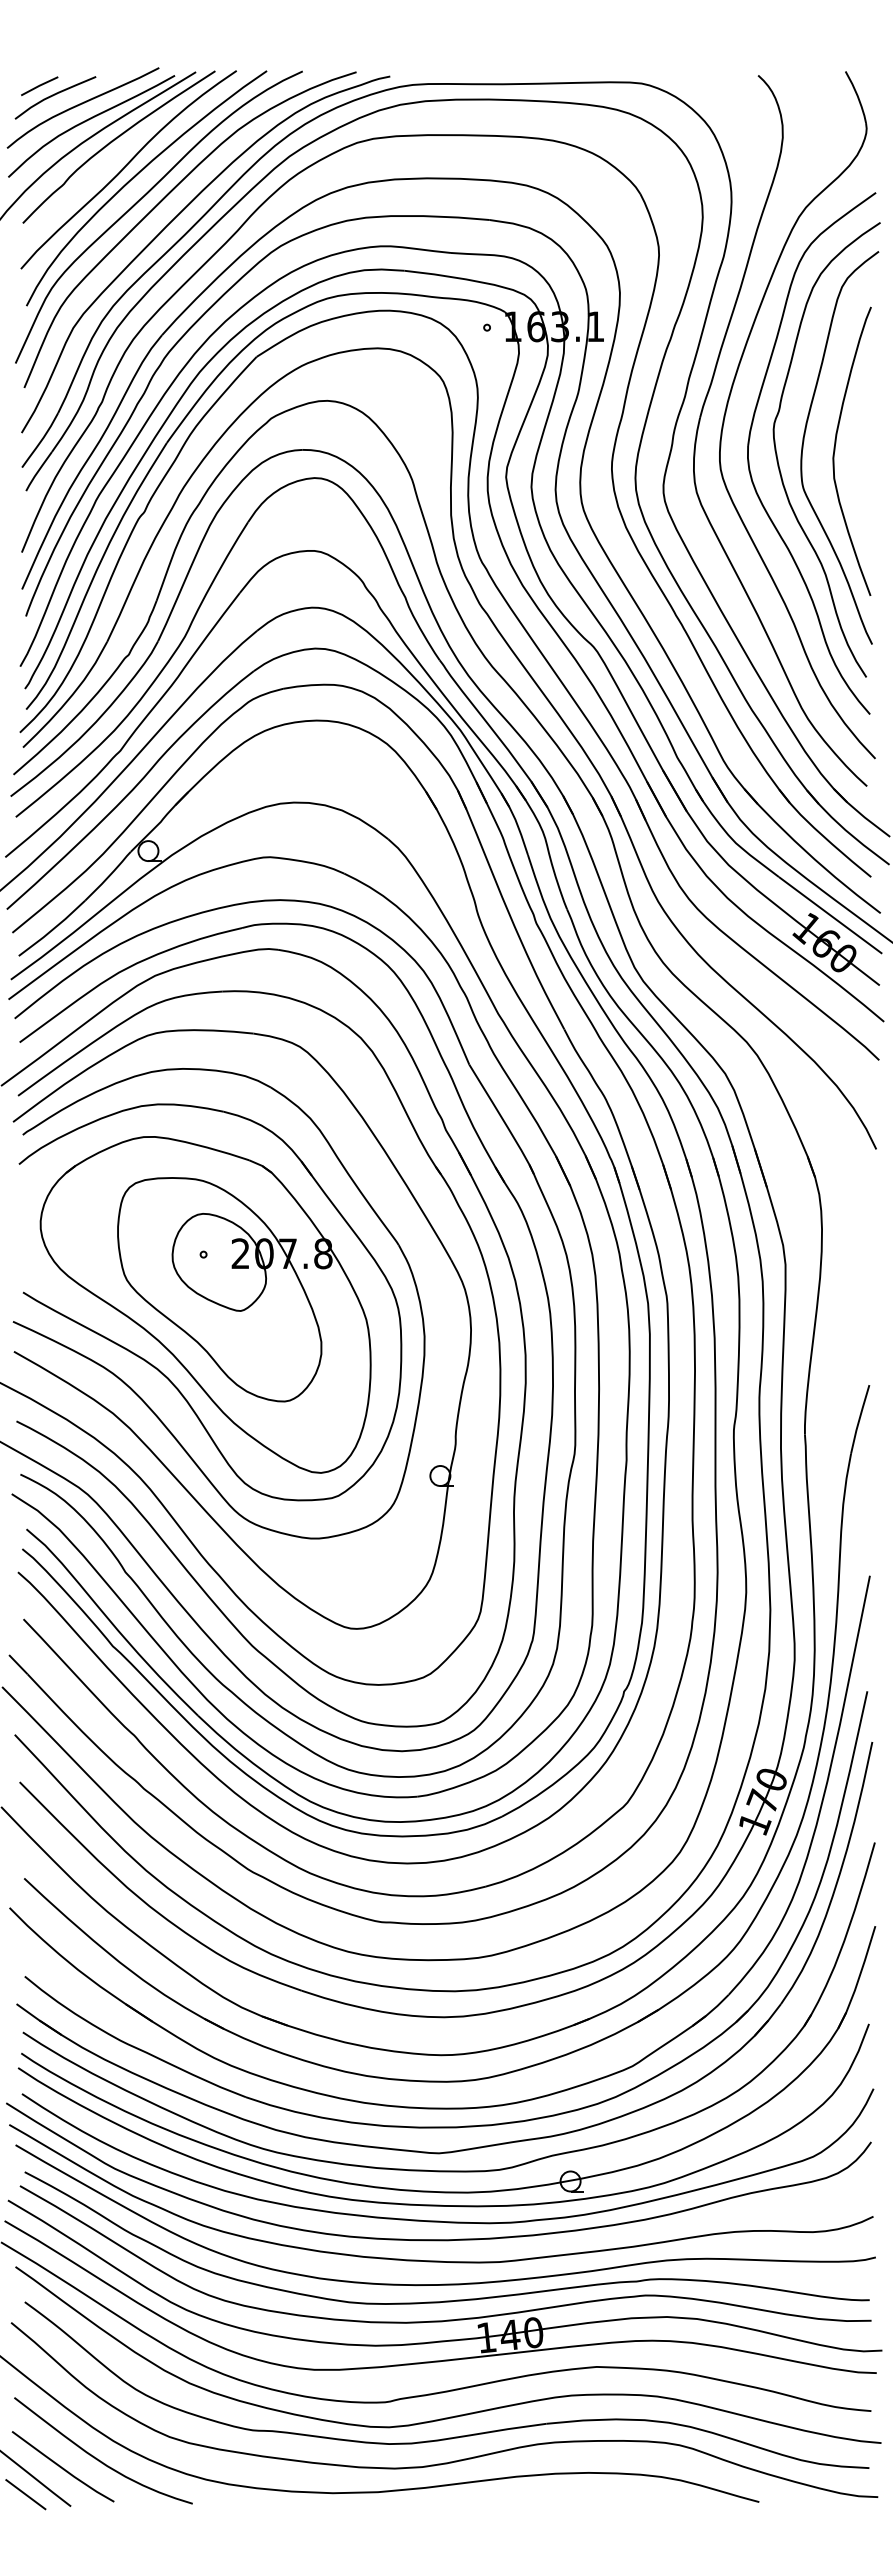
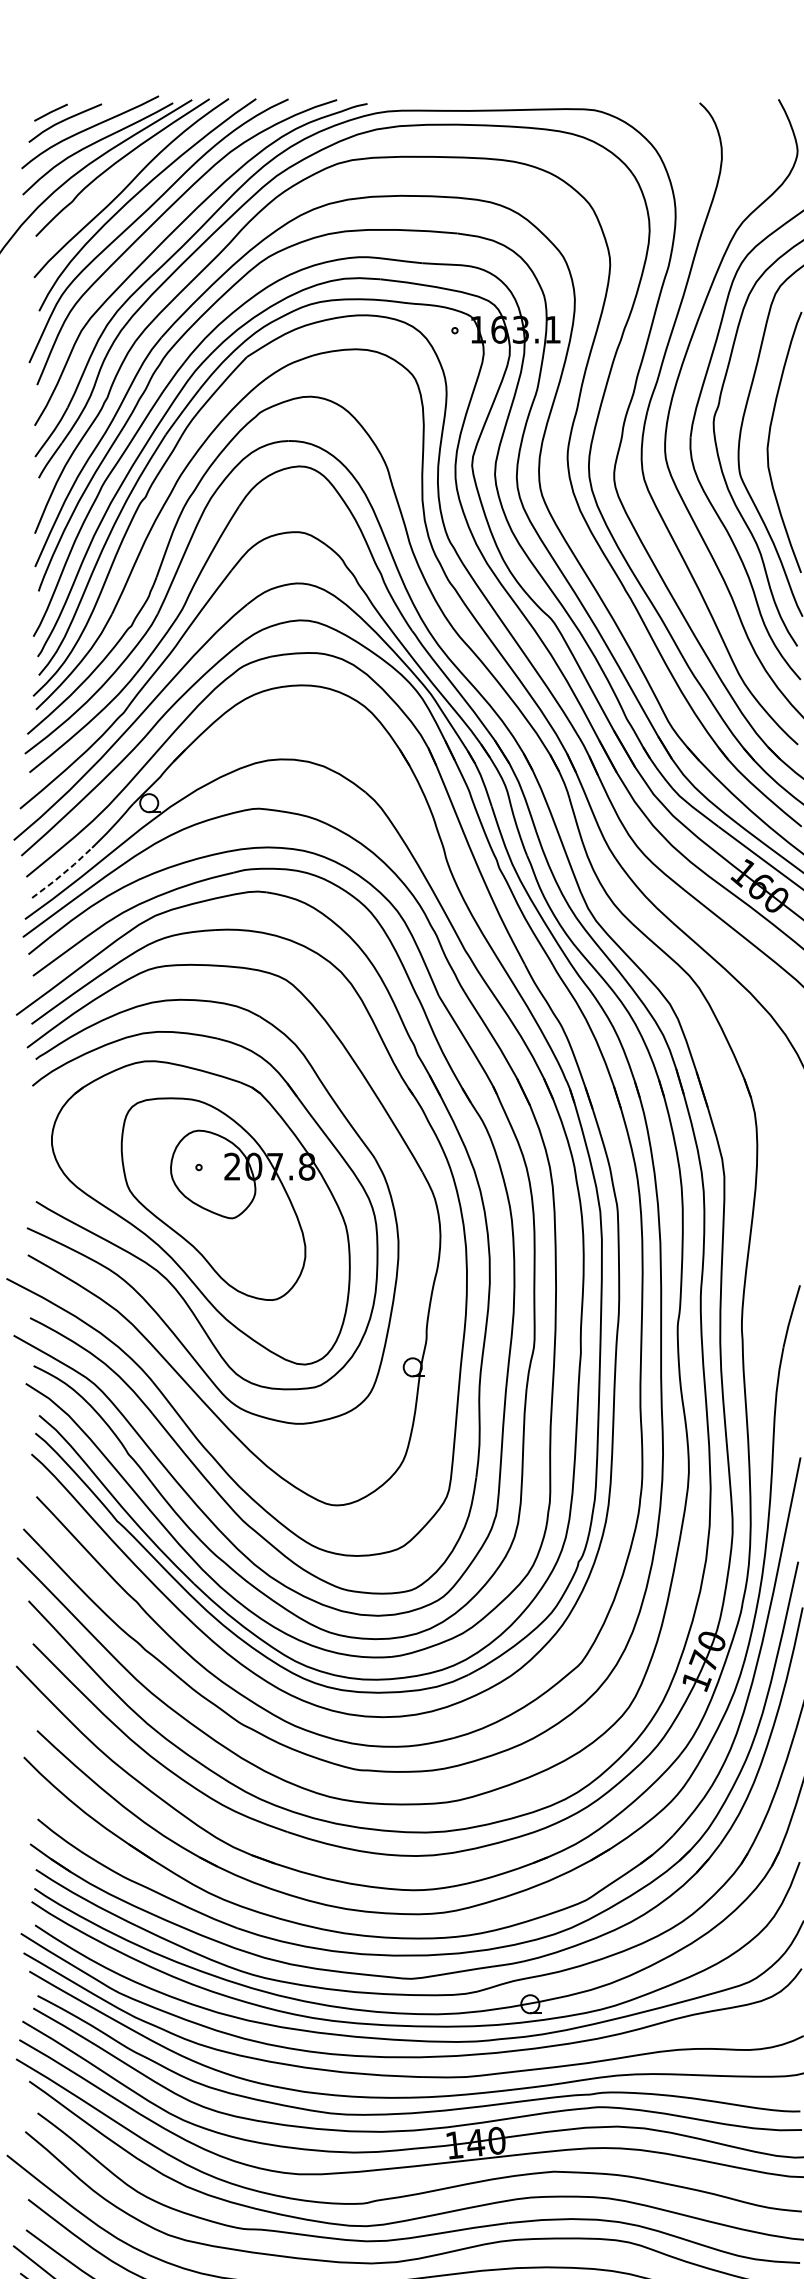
line: (53, 929) -> (63, 873), solid -> dashed

